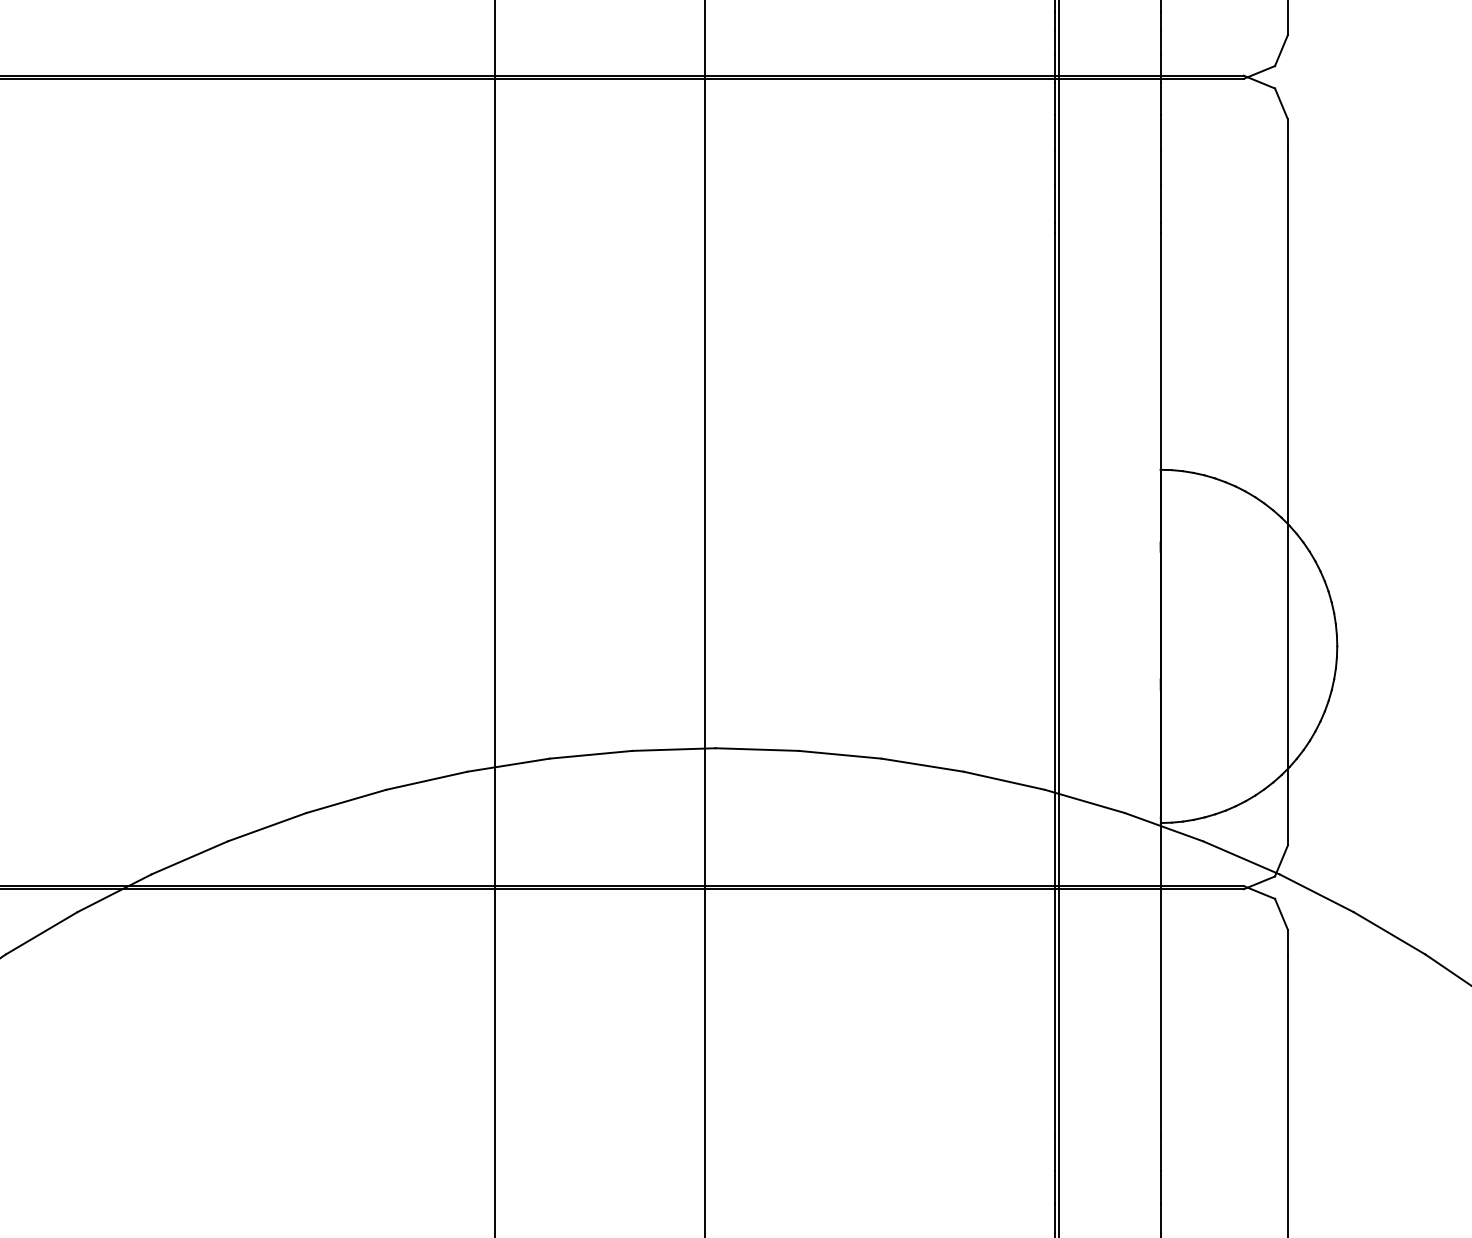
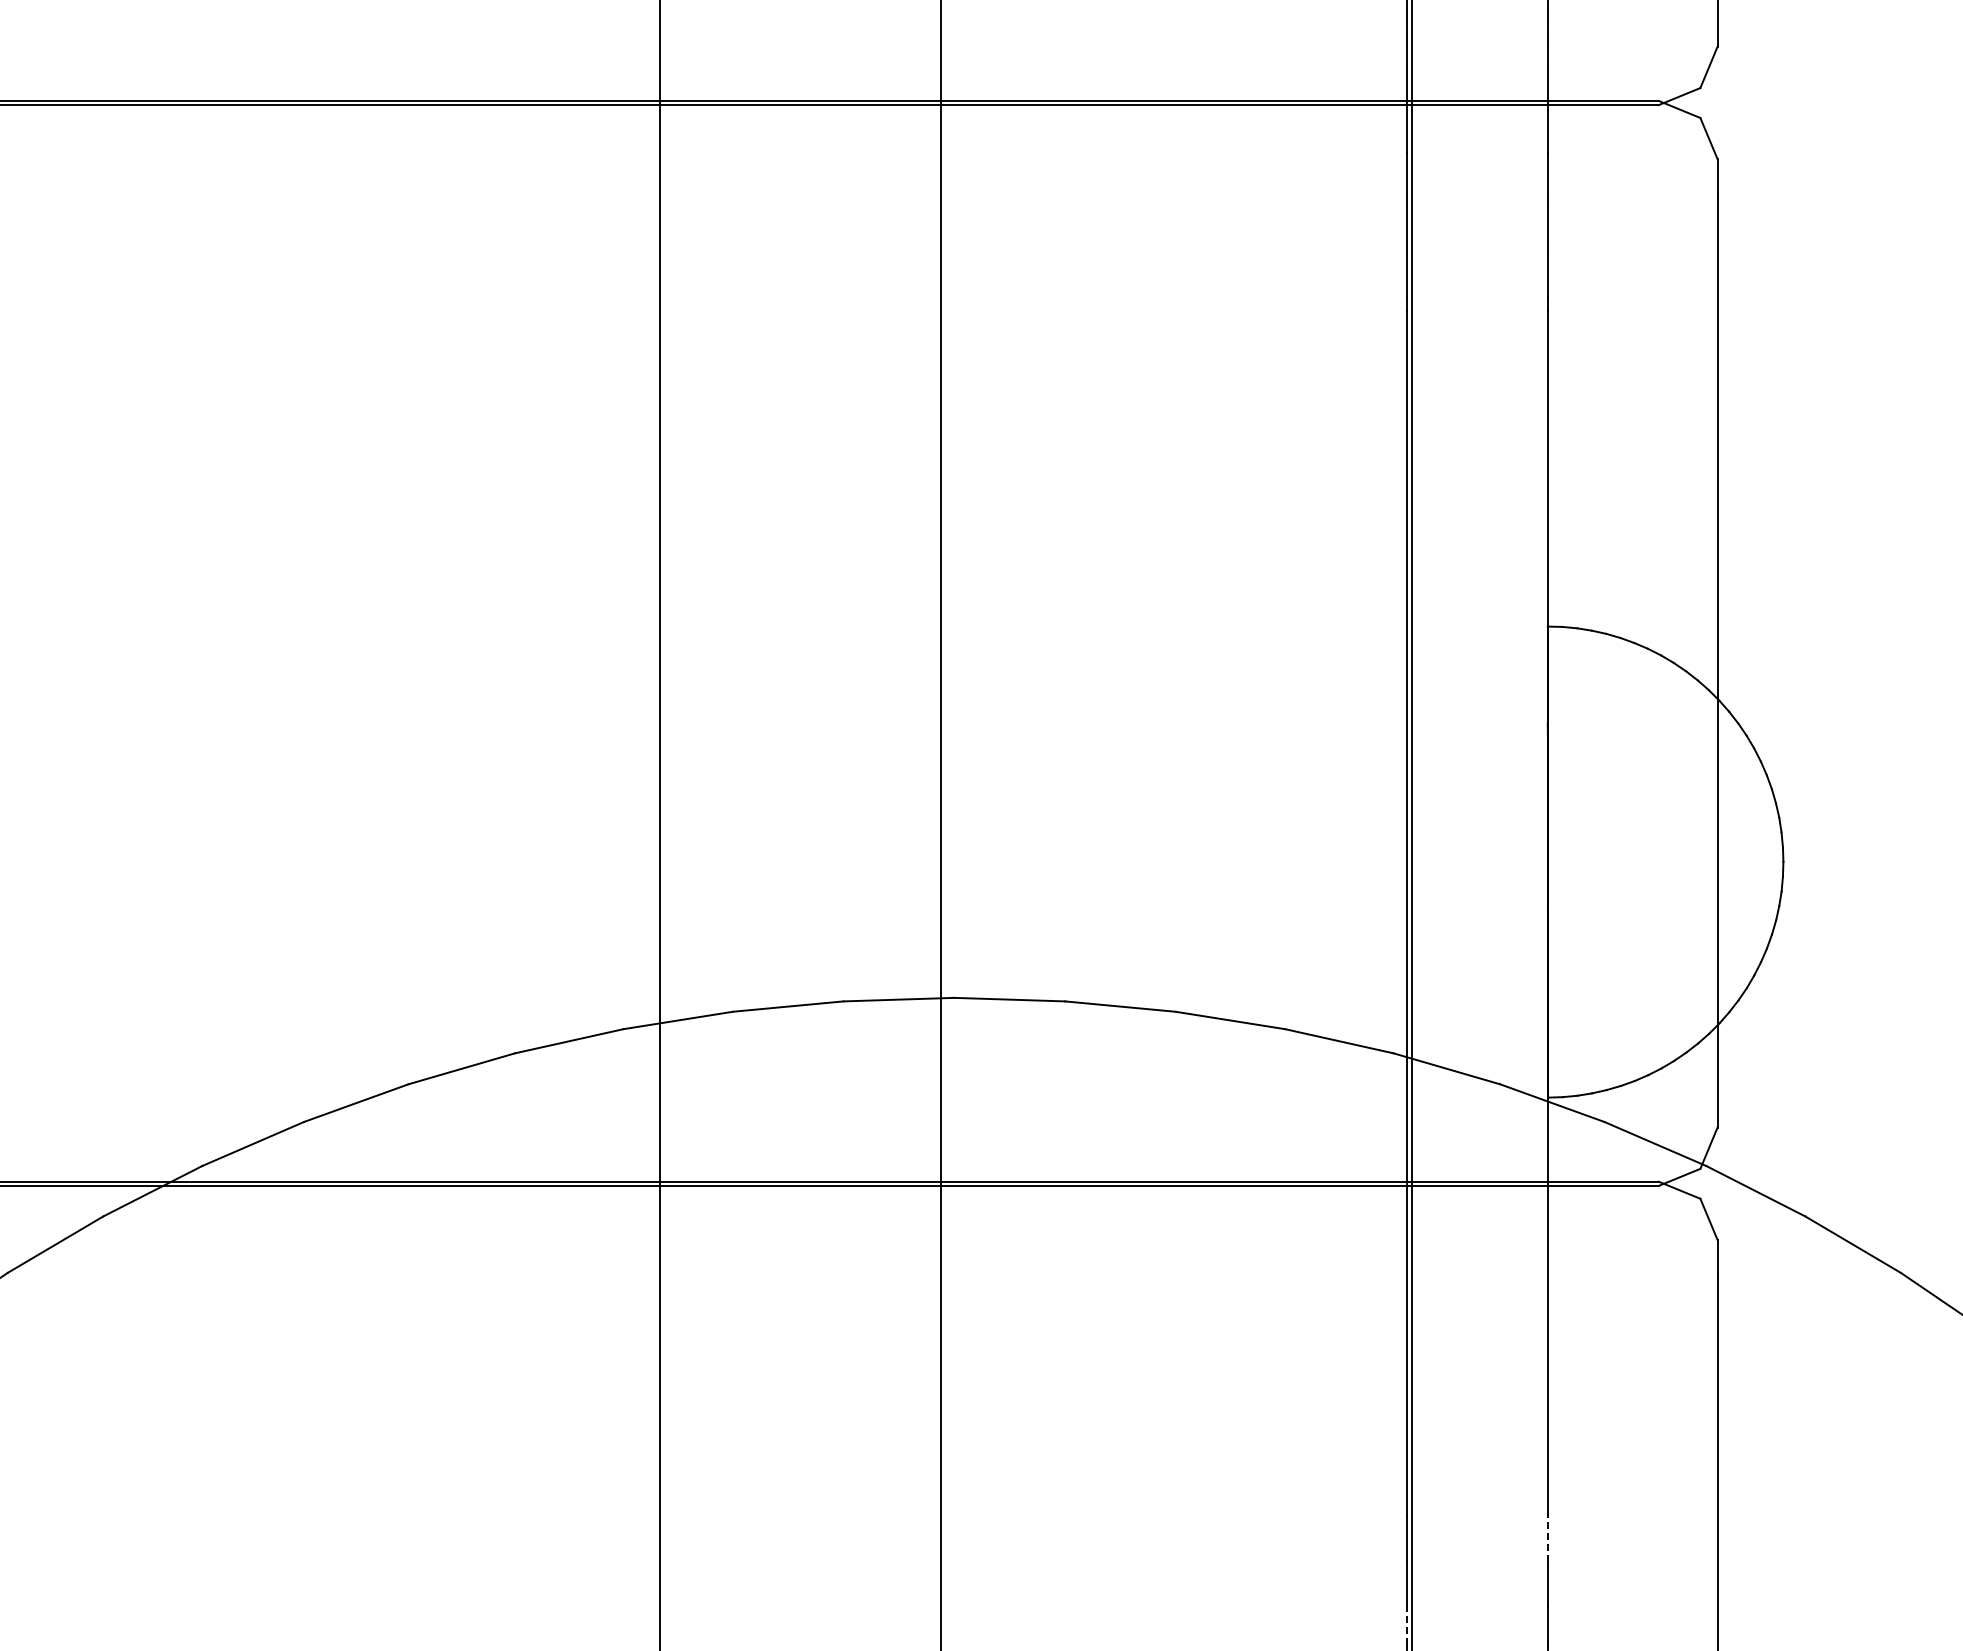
line: (1160, 1153) -> (1547, 1538), solid -> dashed
line: (1054, 1218) -> (1406, 1624), solid -> dashed

